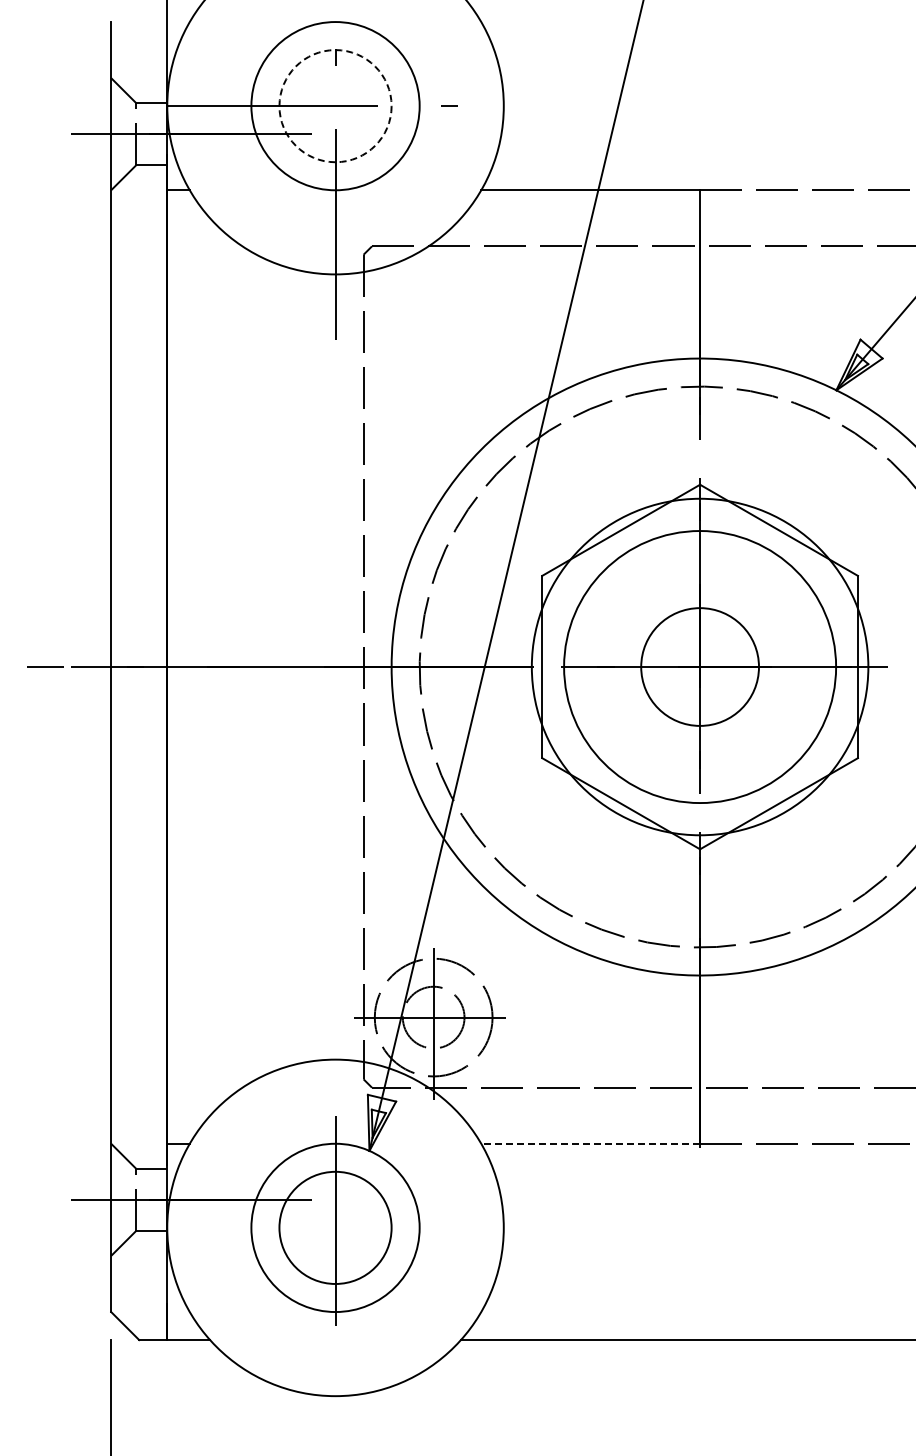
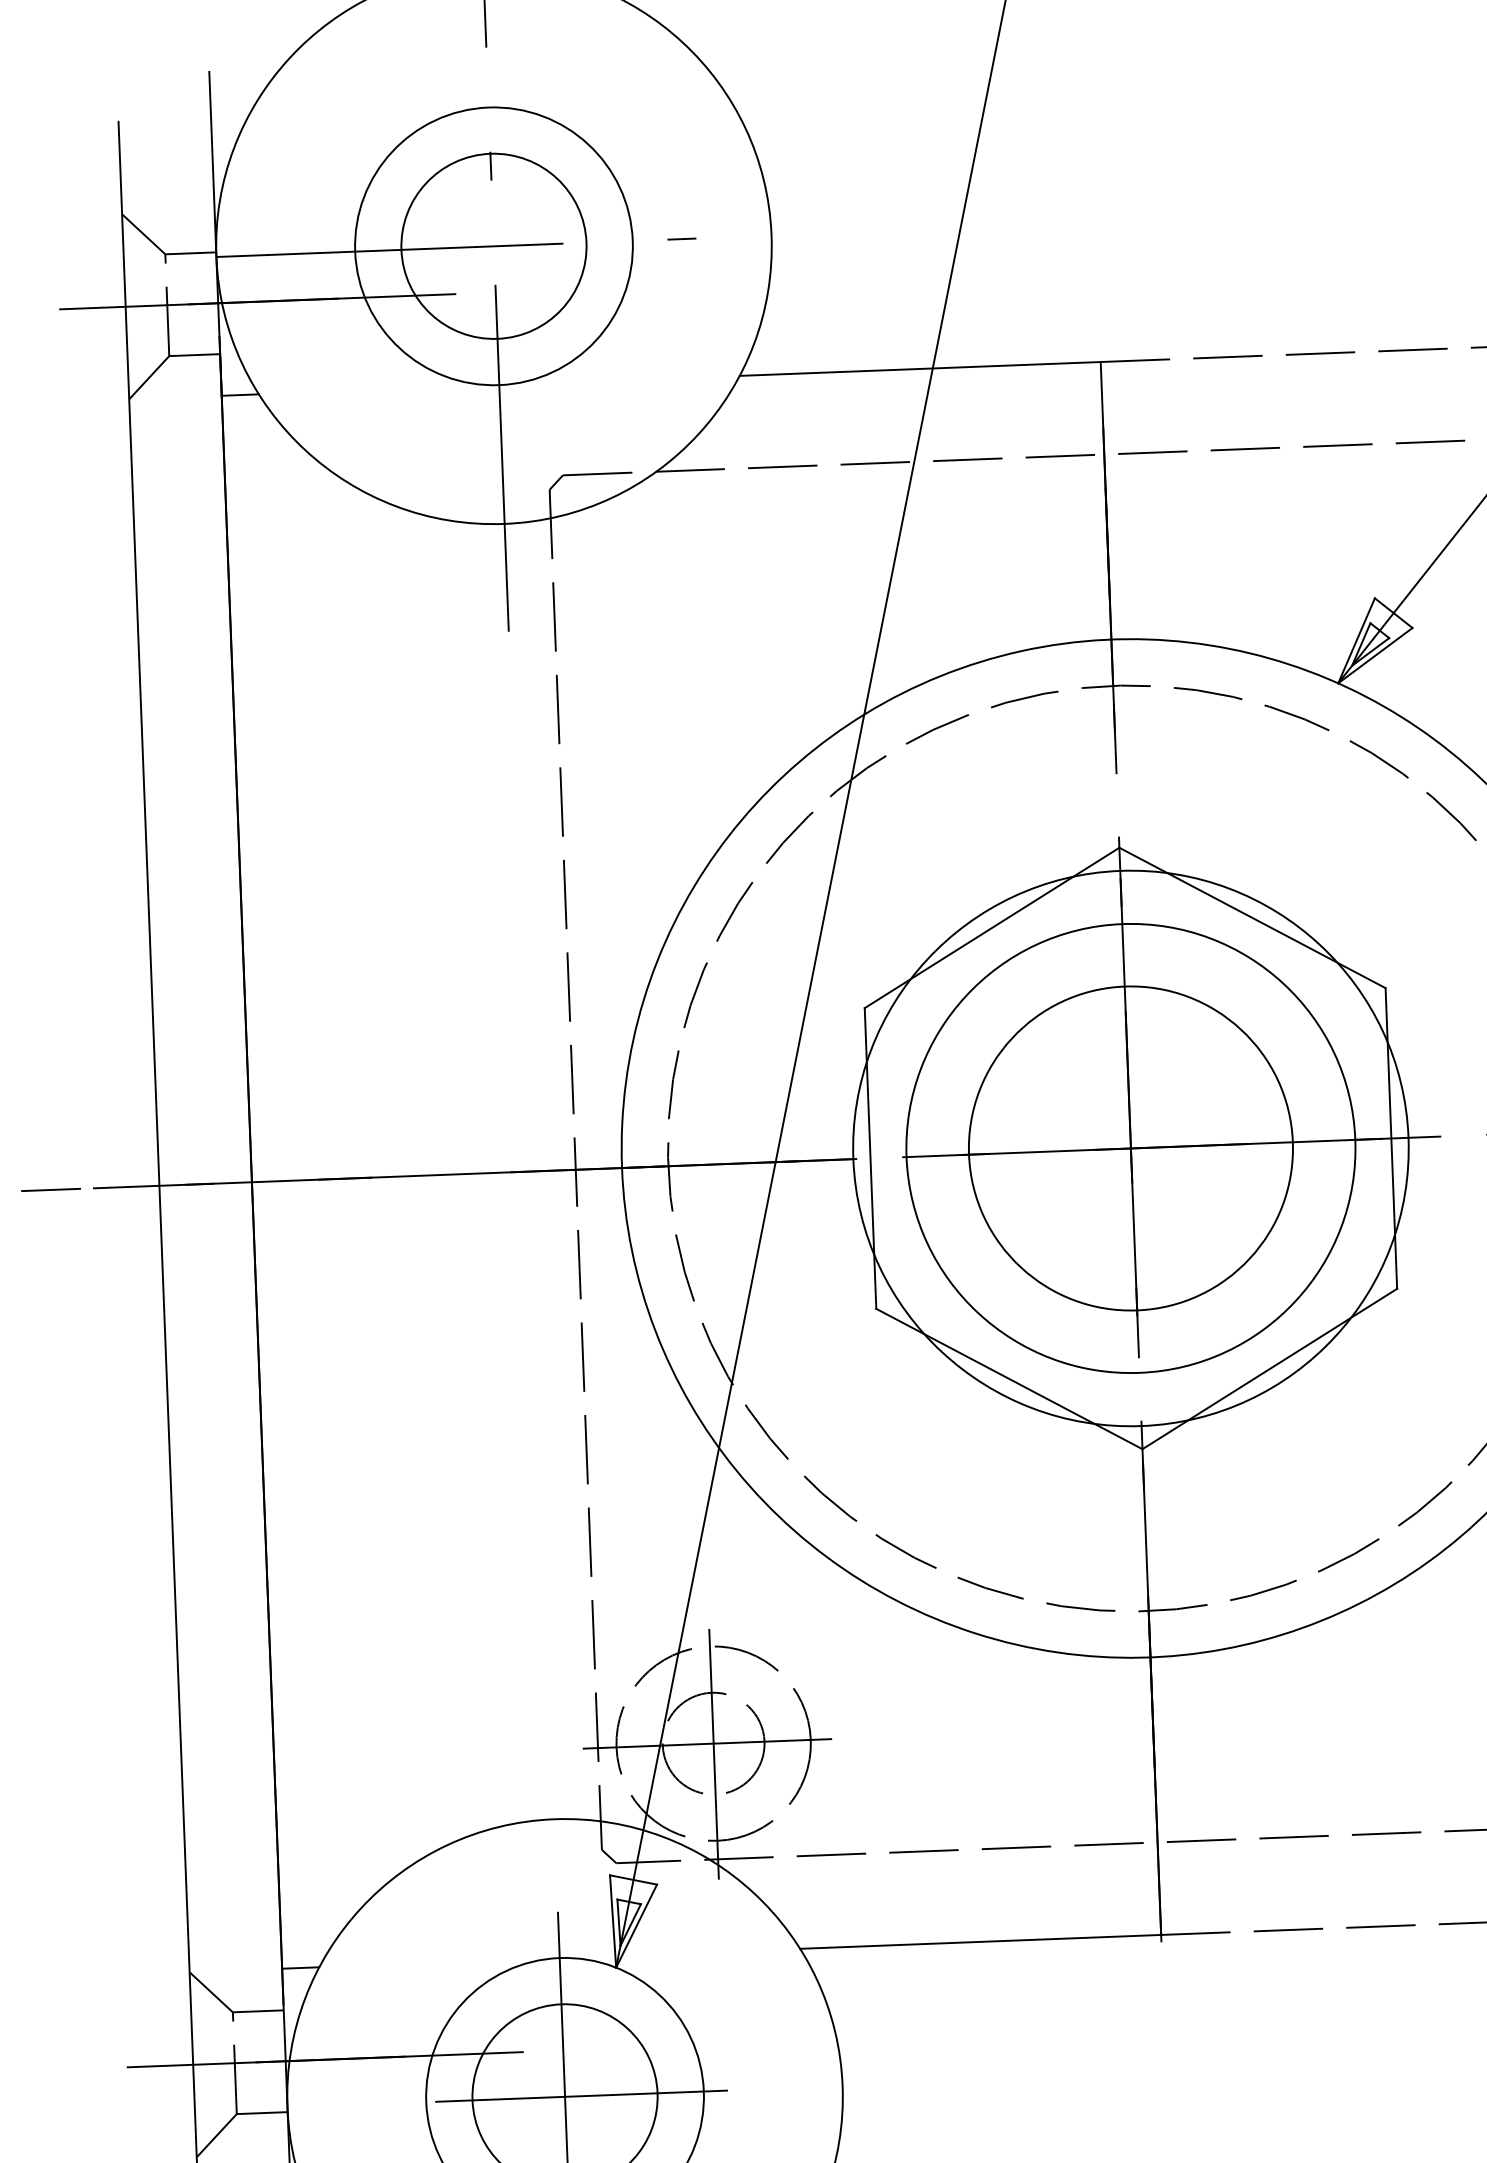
circle: (335, 106) -> (493, 246), dashed -> solid
circle: (699, 666) -> (1129, 1147), size x1.67
line: (590, 1143) -> (980, 1941), dashed -> solid
line: (345, 1227) -> (581, 2095), added

